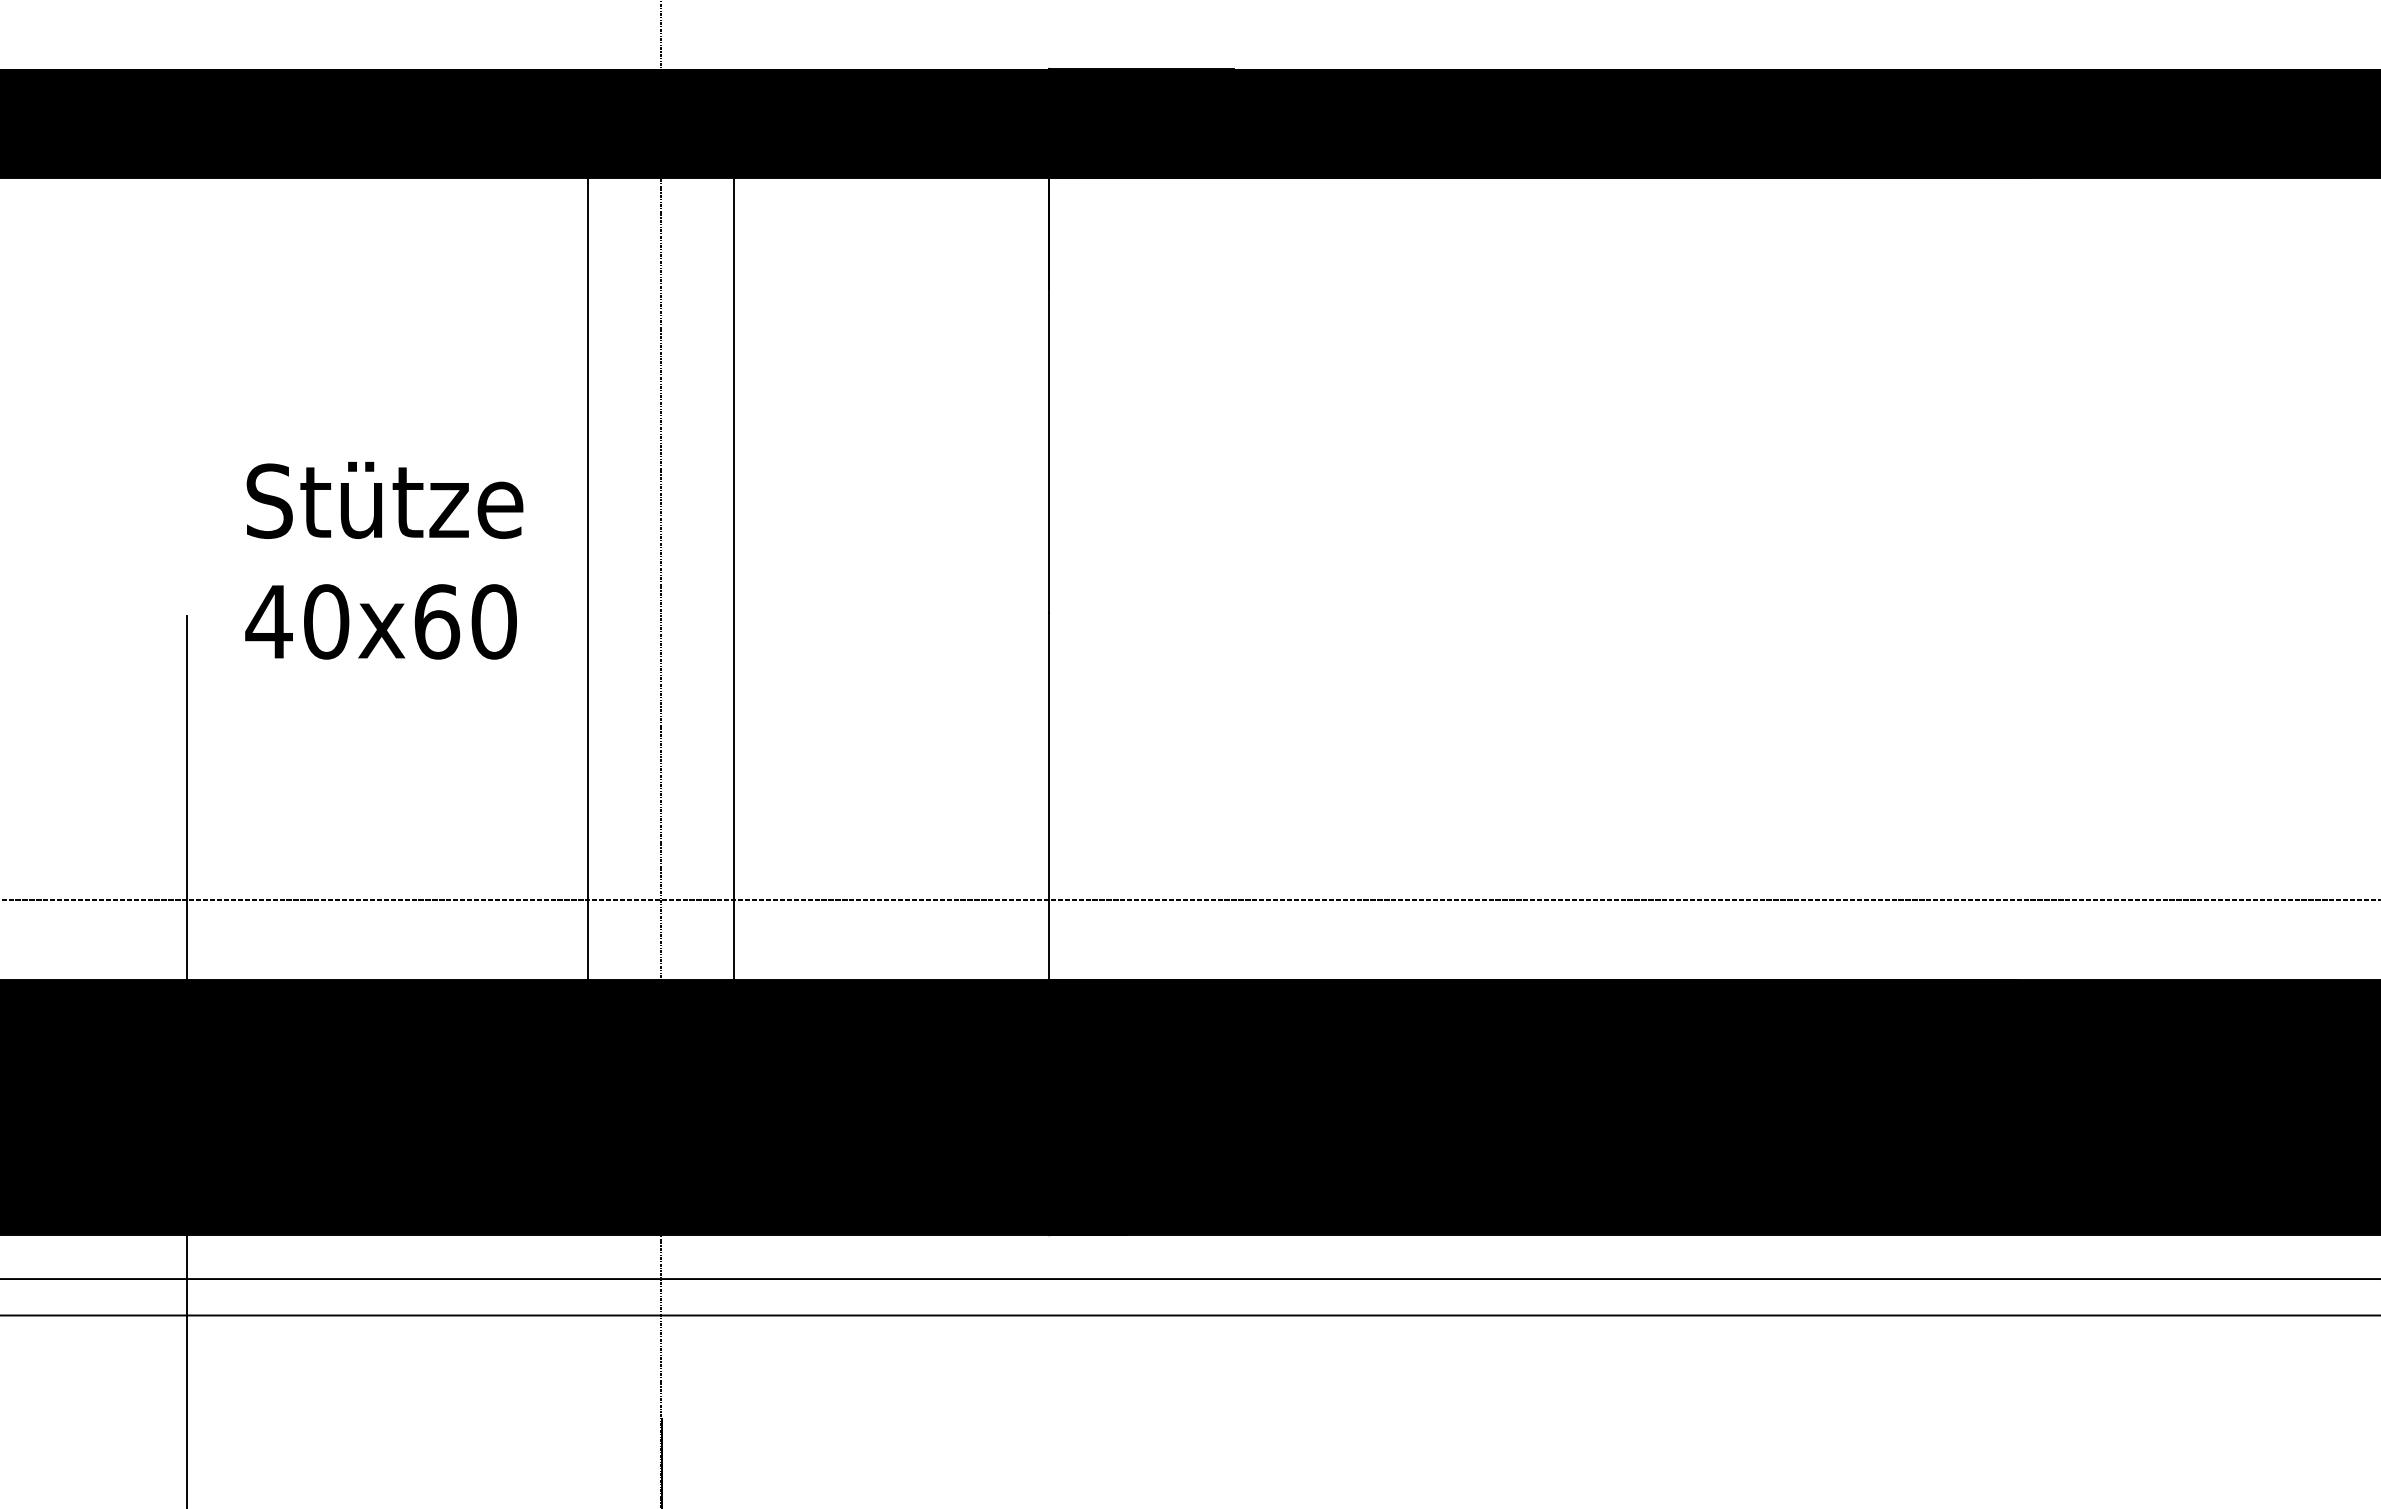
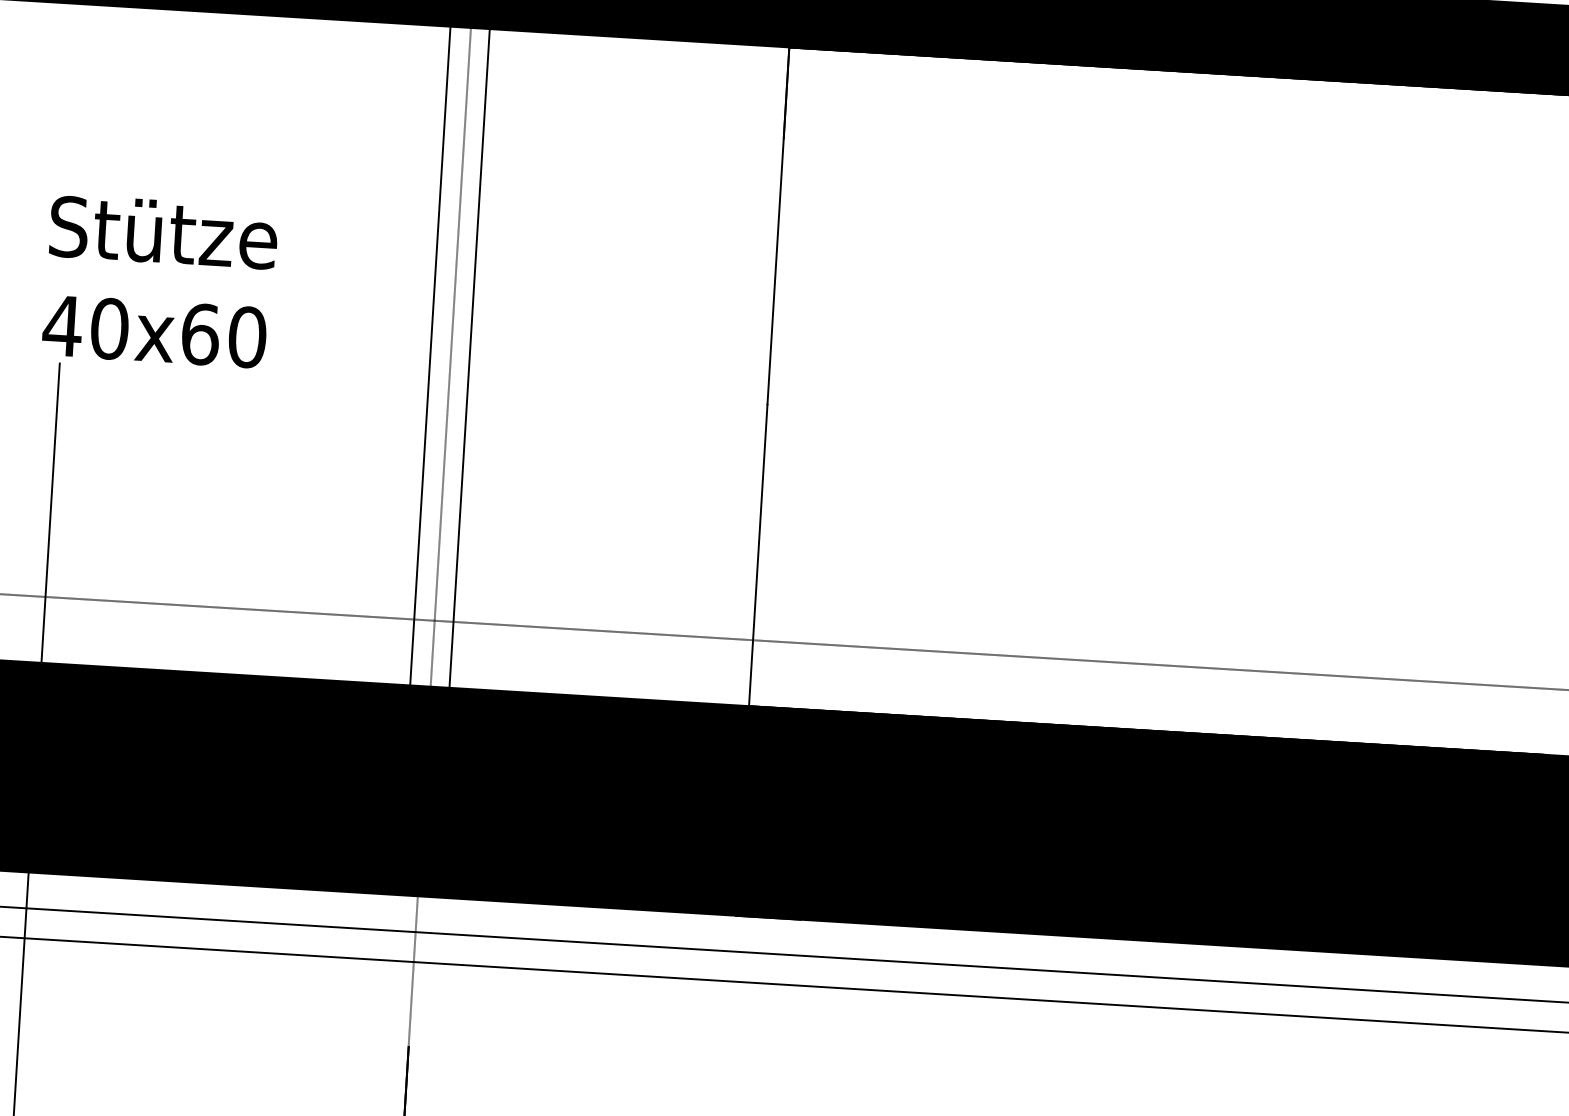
text: (384, 560) -> (160, 281), moved
line: (588, 578) -> (430, 355), moved
line: (734, 578) -> (469, 358), moved

